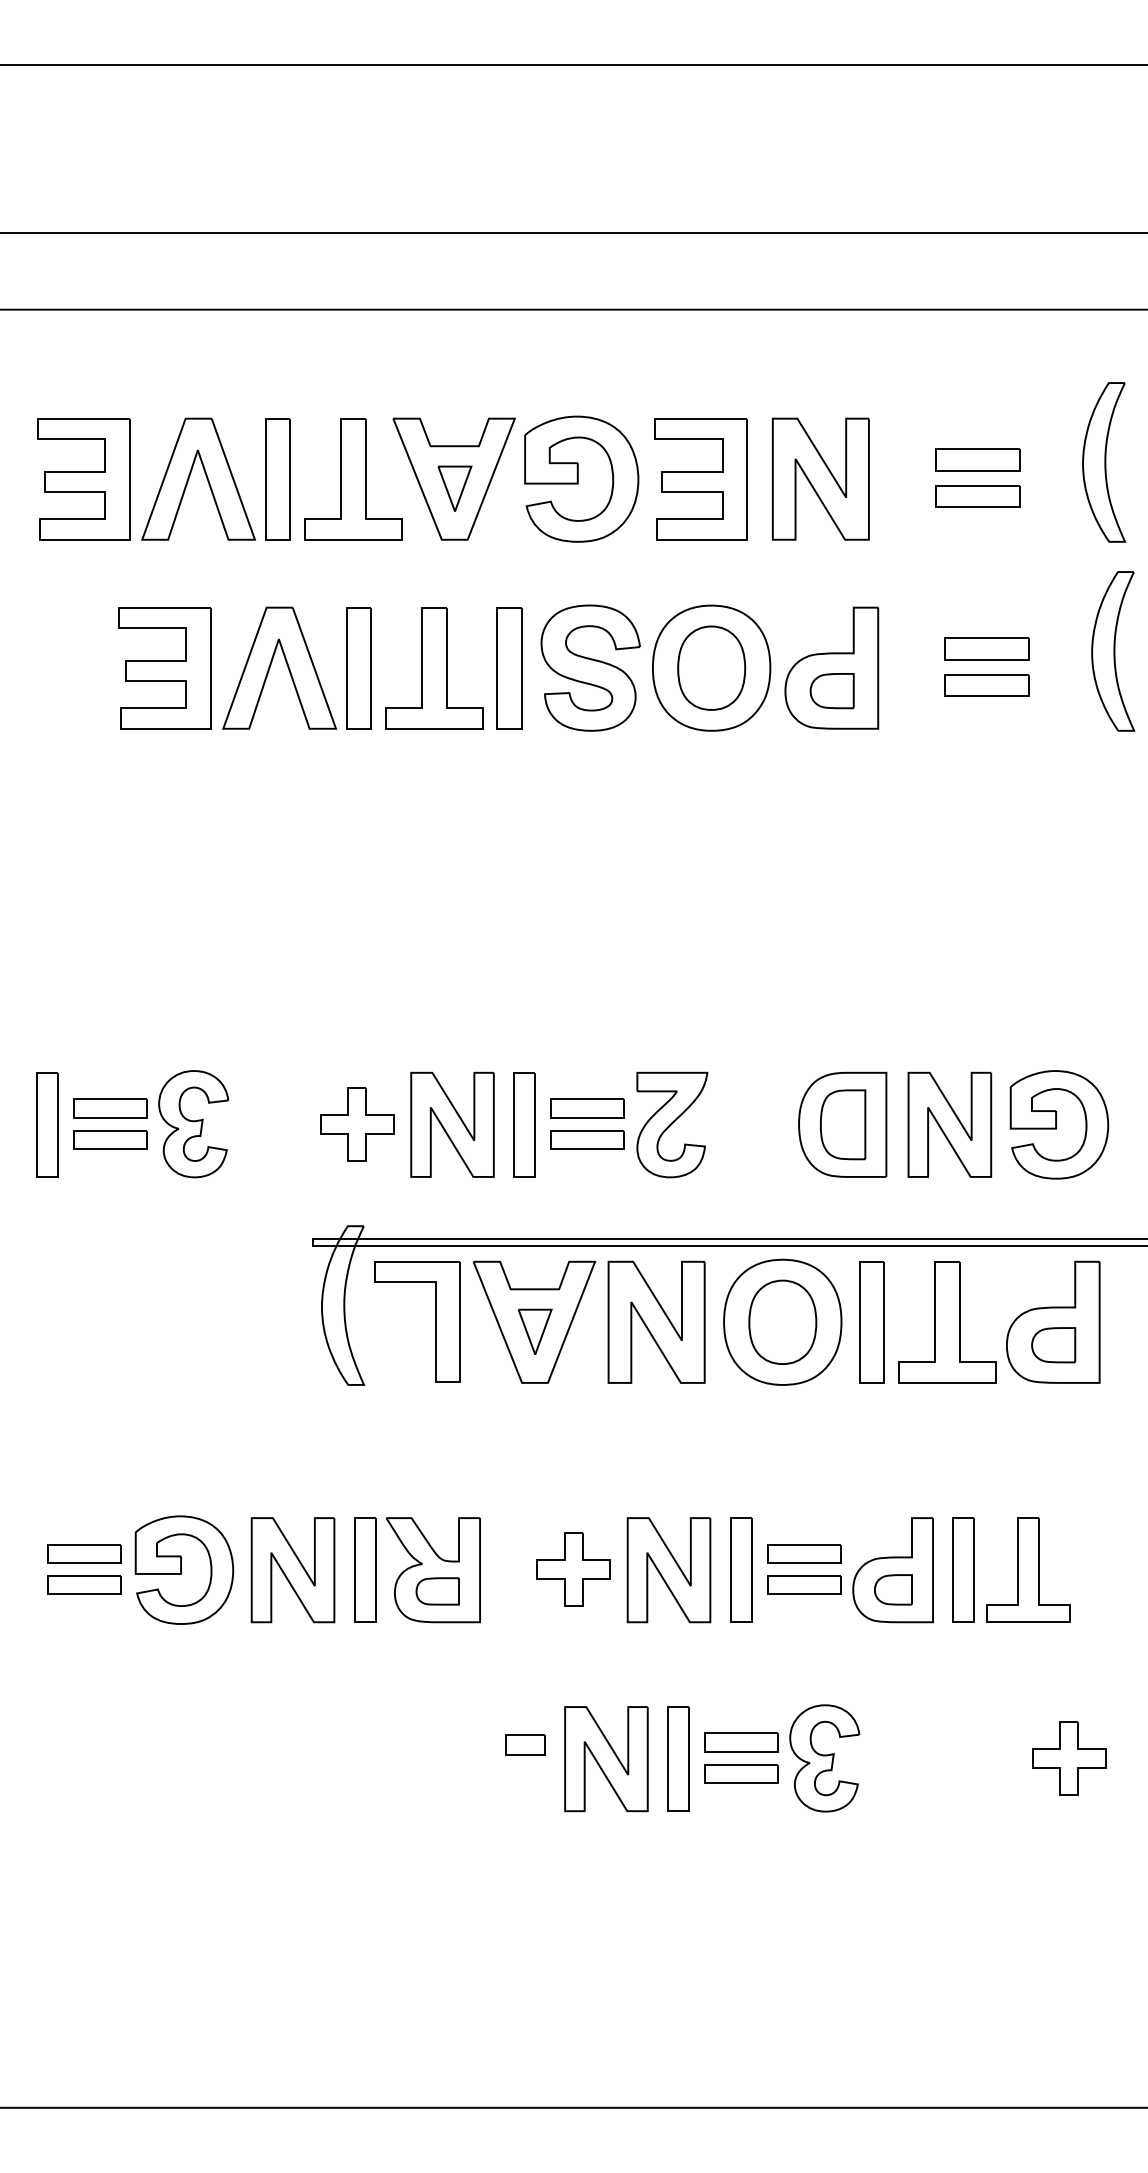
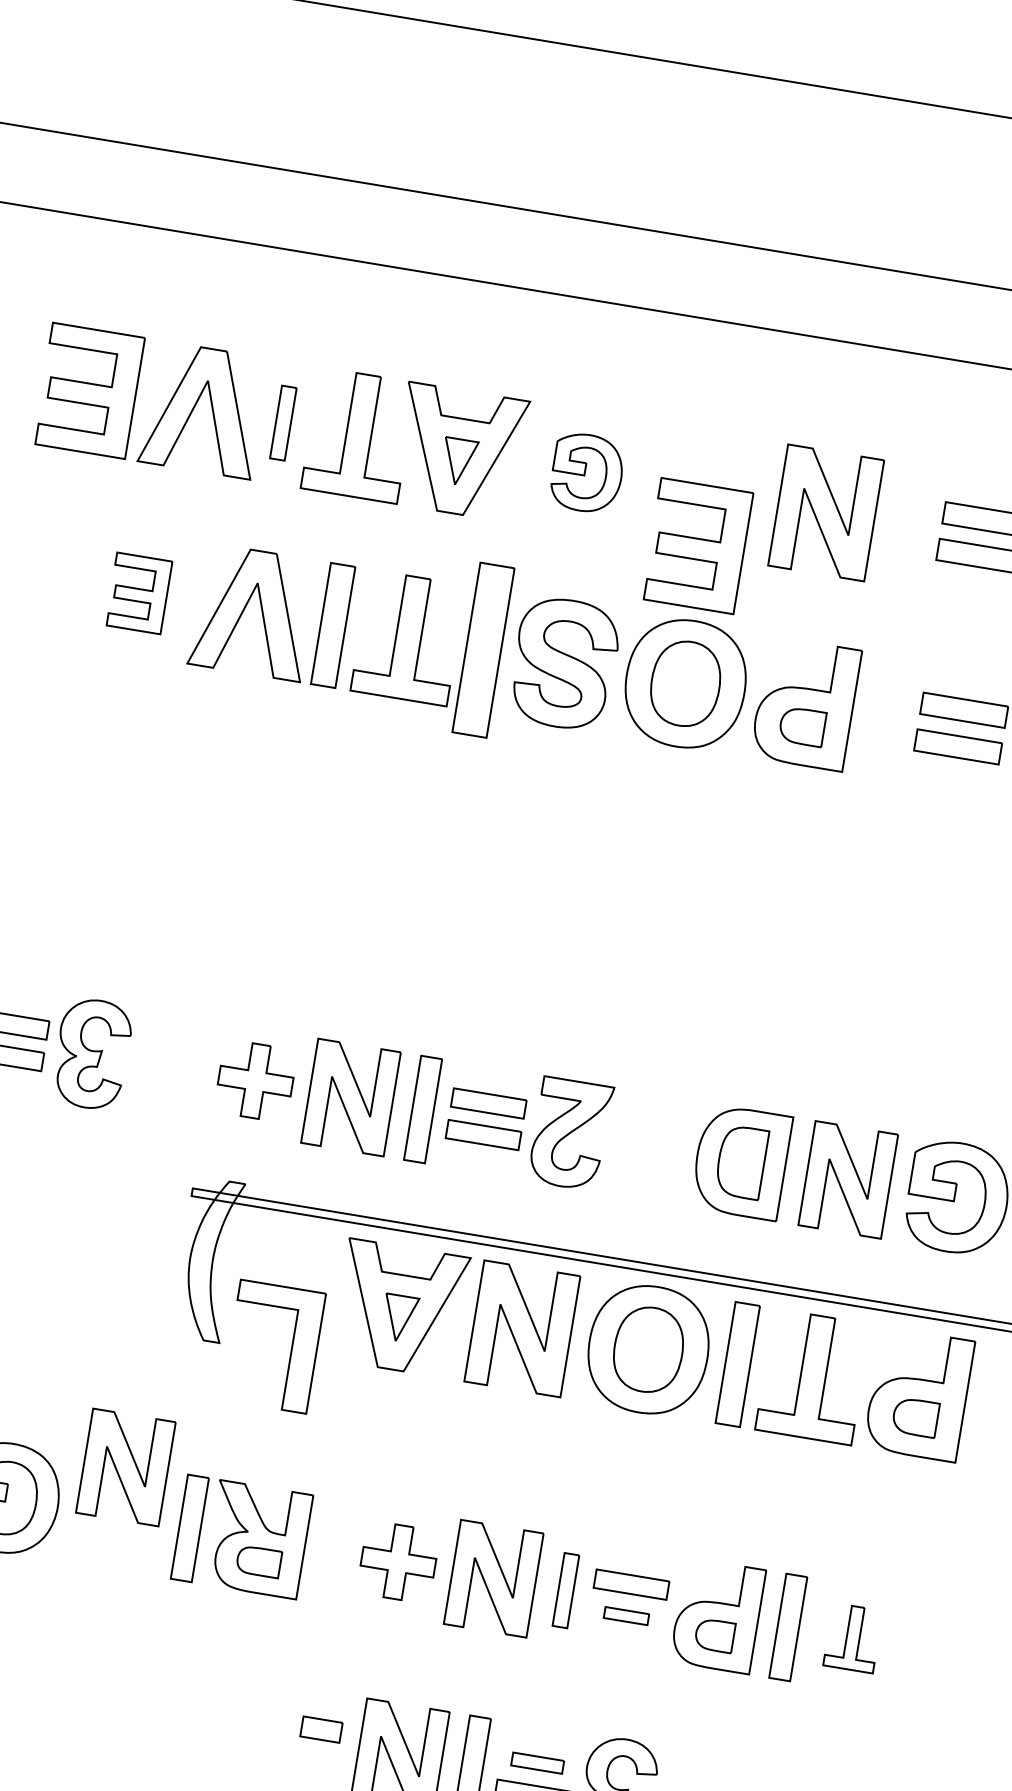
part: (581, 478) -> (586, 472), size x0.6
part: (277, 479) -> (282, 423), size x0.6
part: (700, 479) -> (697, 546), moved
part: (164, 668) -> (138, 593), size x0.6
part: (509, 668) -> (483, 650), size x1.4
part: (435, 1321) -> (291, 1349), moved
part: (741, 1569) -> (566, 1590), size x0.7
part: (1028, 1569) -> (853, 1637), size x0.6
part: (292, 1570) -> (125, 1467), moved
part: (804, 1584) -> (626, 1615), size x0.6
part: (741, 1742) -> (537, 1763), size x0.7

